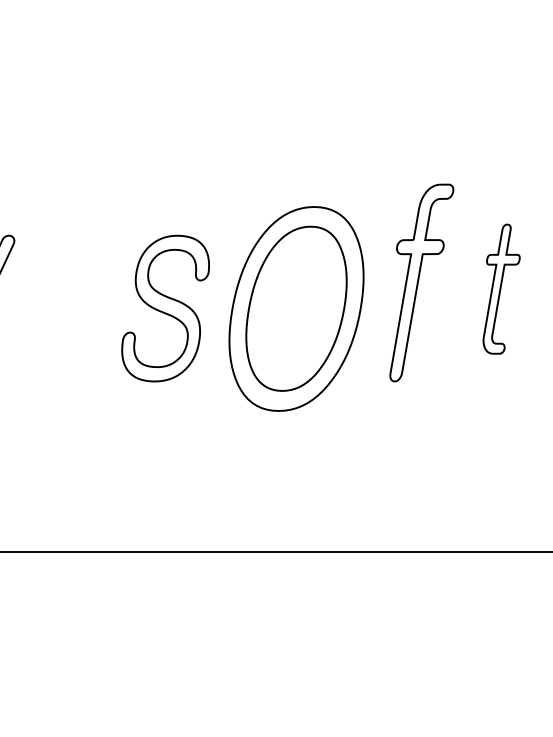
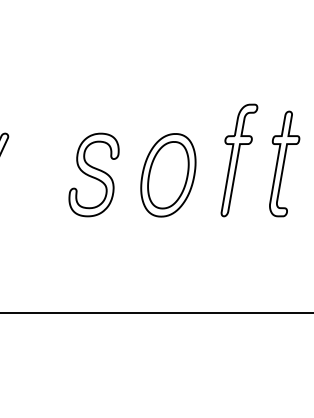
part: (501, 288) -> (284, 163), size x1.43
part: (296, 309) -> (168, 175), size x0.71

